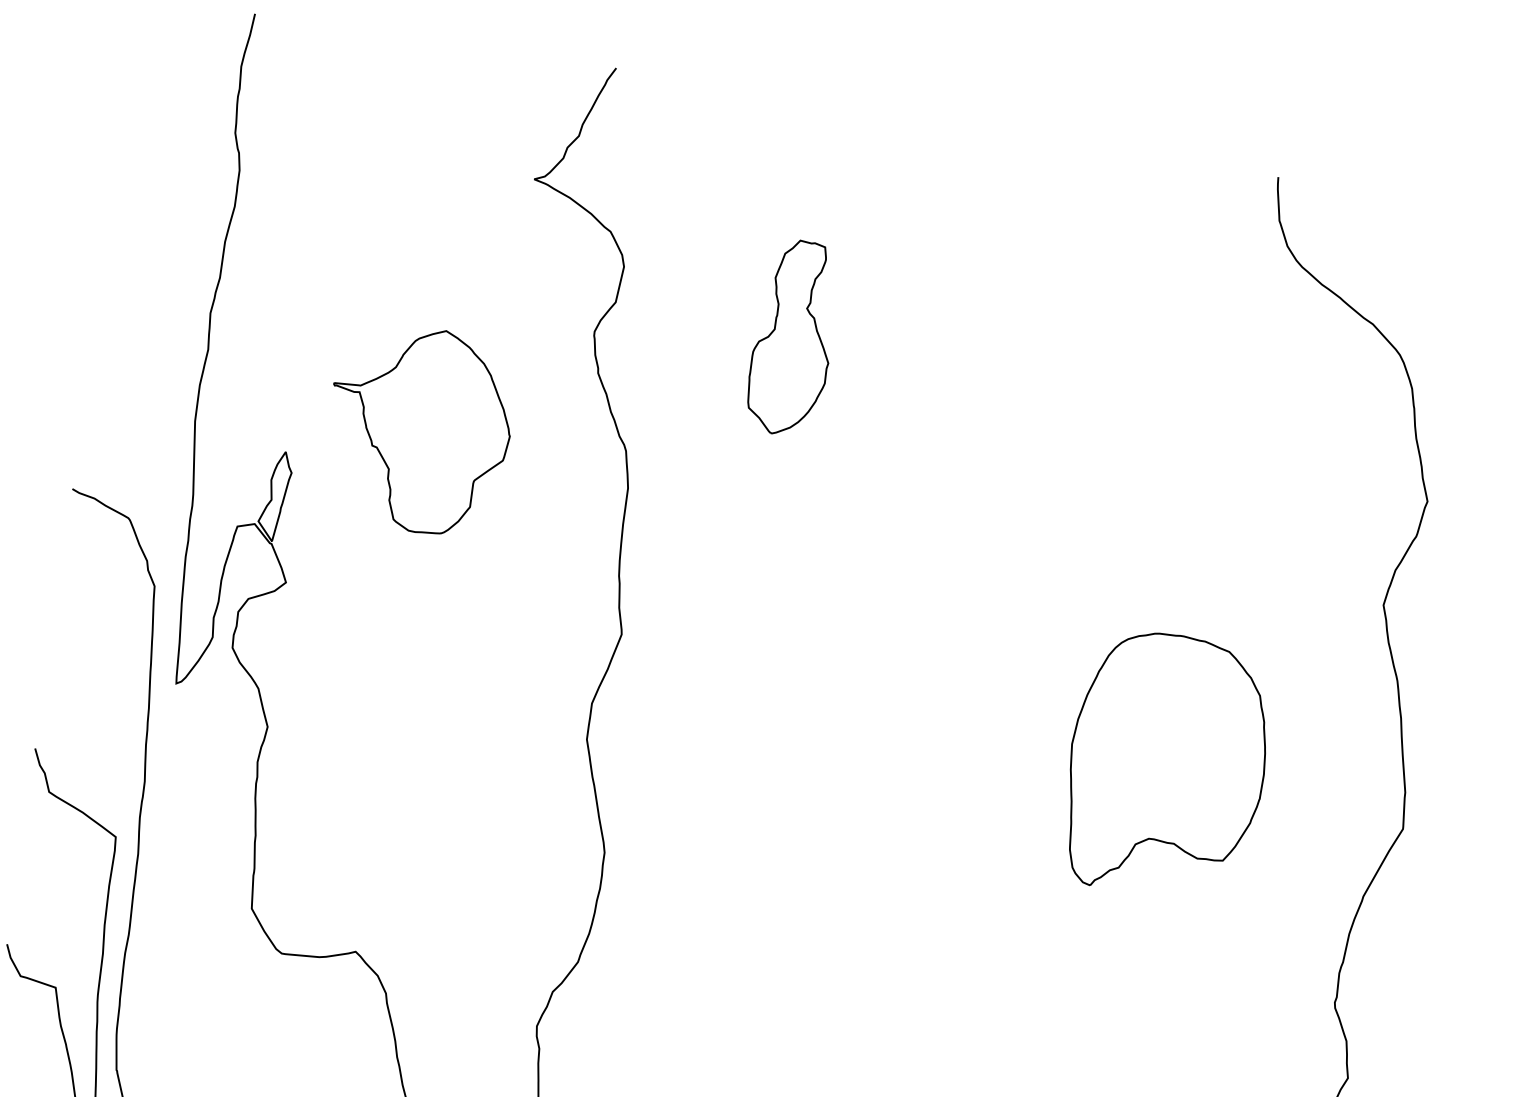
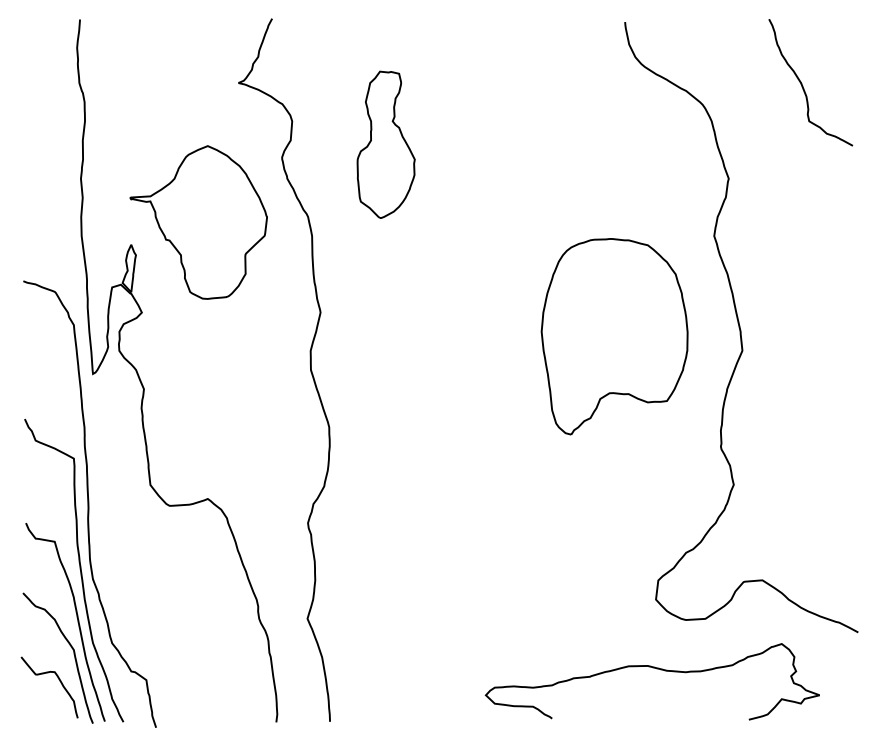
part: (792, 337) -> (385, 144), size x1.43
part: (418, 429) -> (198, 222), size x1.43
part: (1166, 764) -> (614, 336), size x1.43

